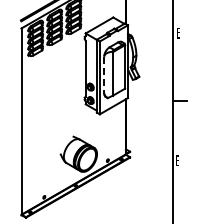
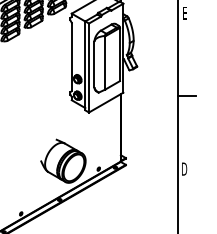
line: (104, 75) -> (94, 65), dashed -> solid
text: (178, 160) -> (185, 168), E -> D

